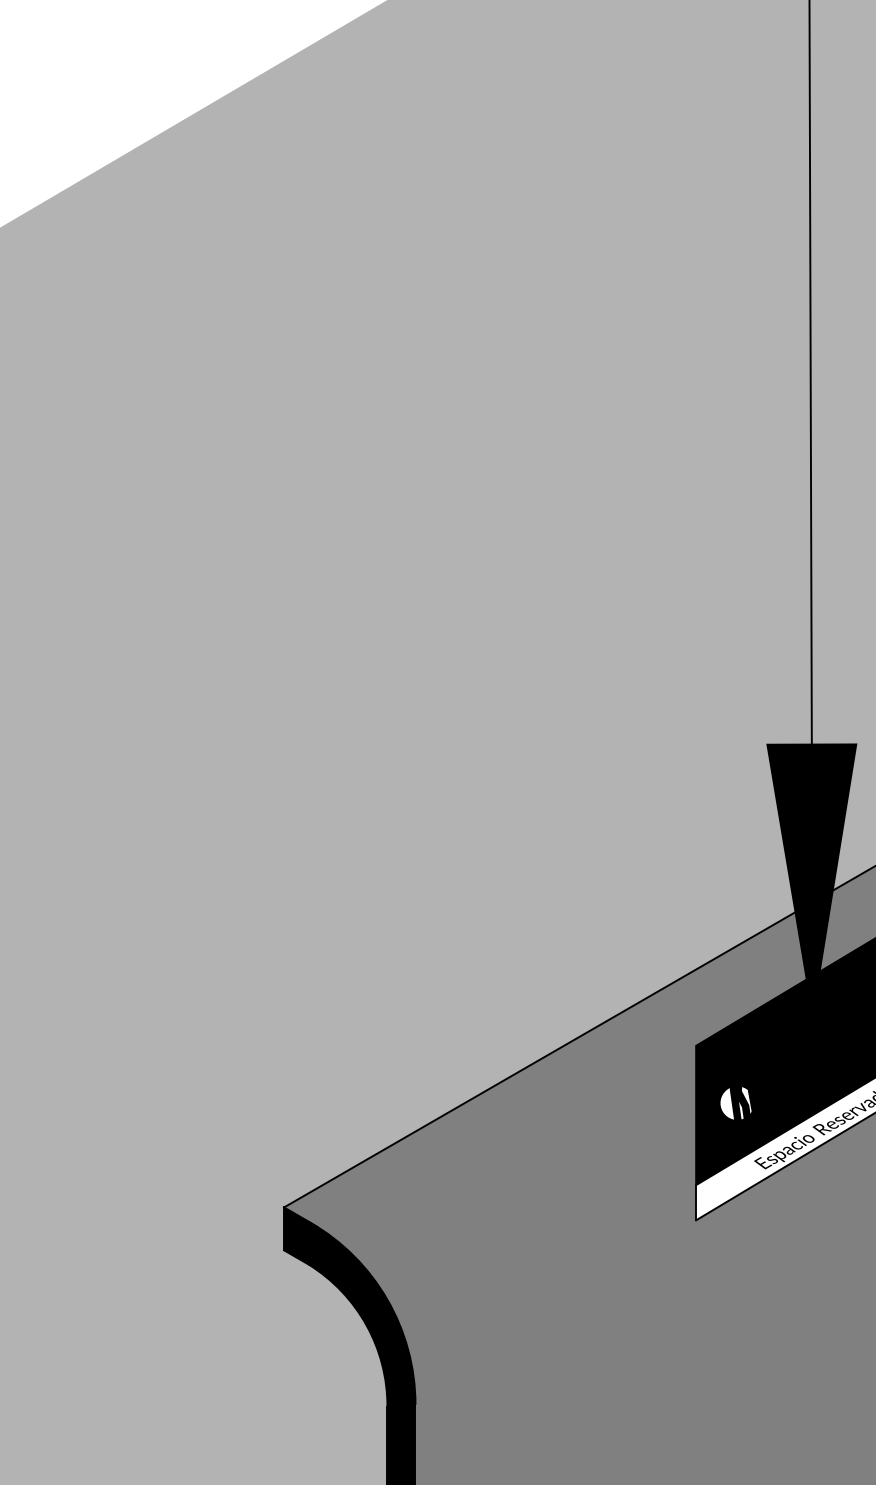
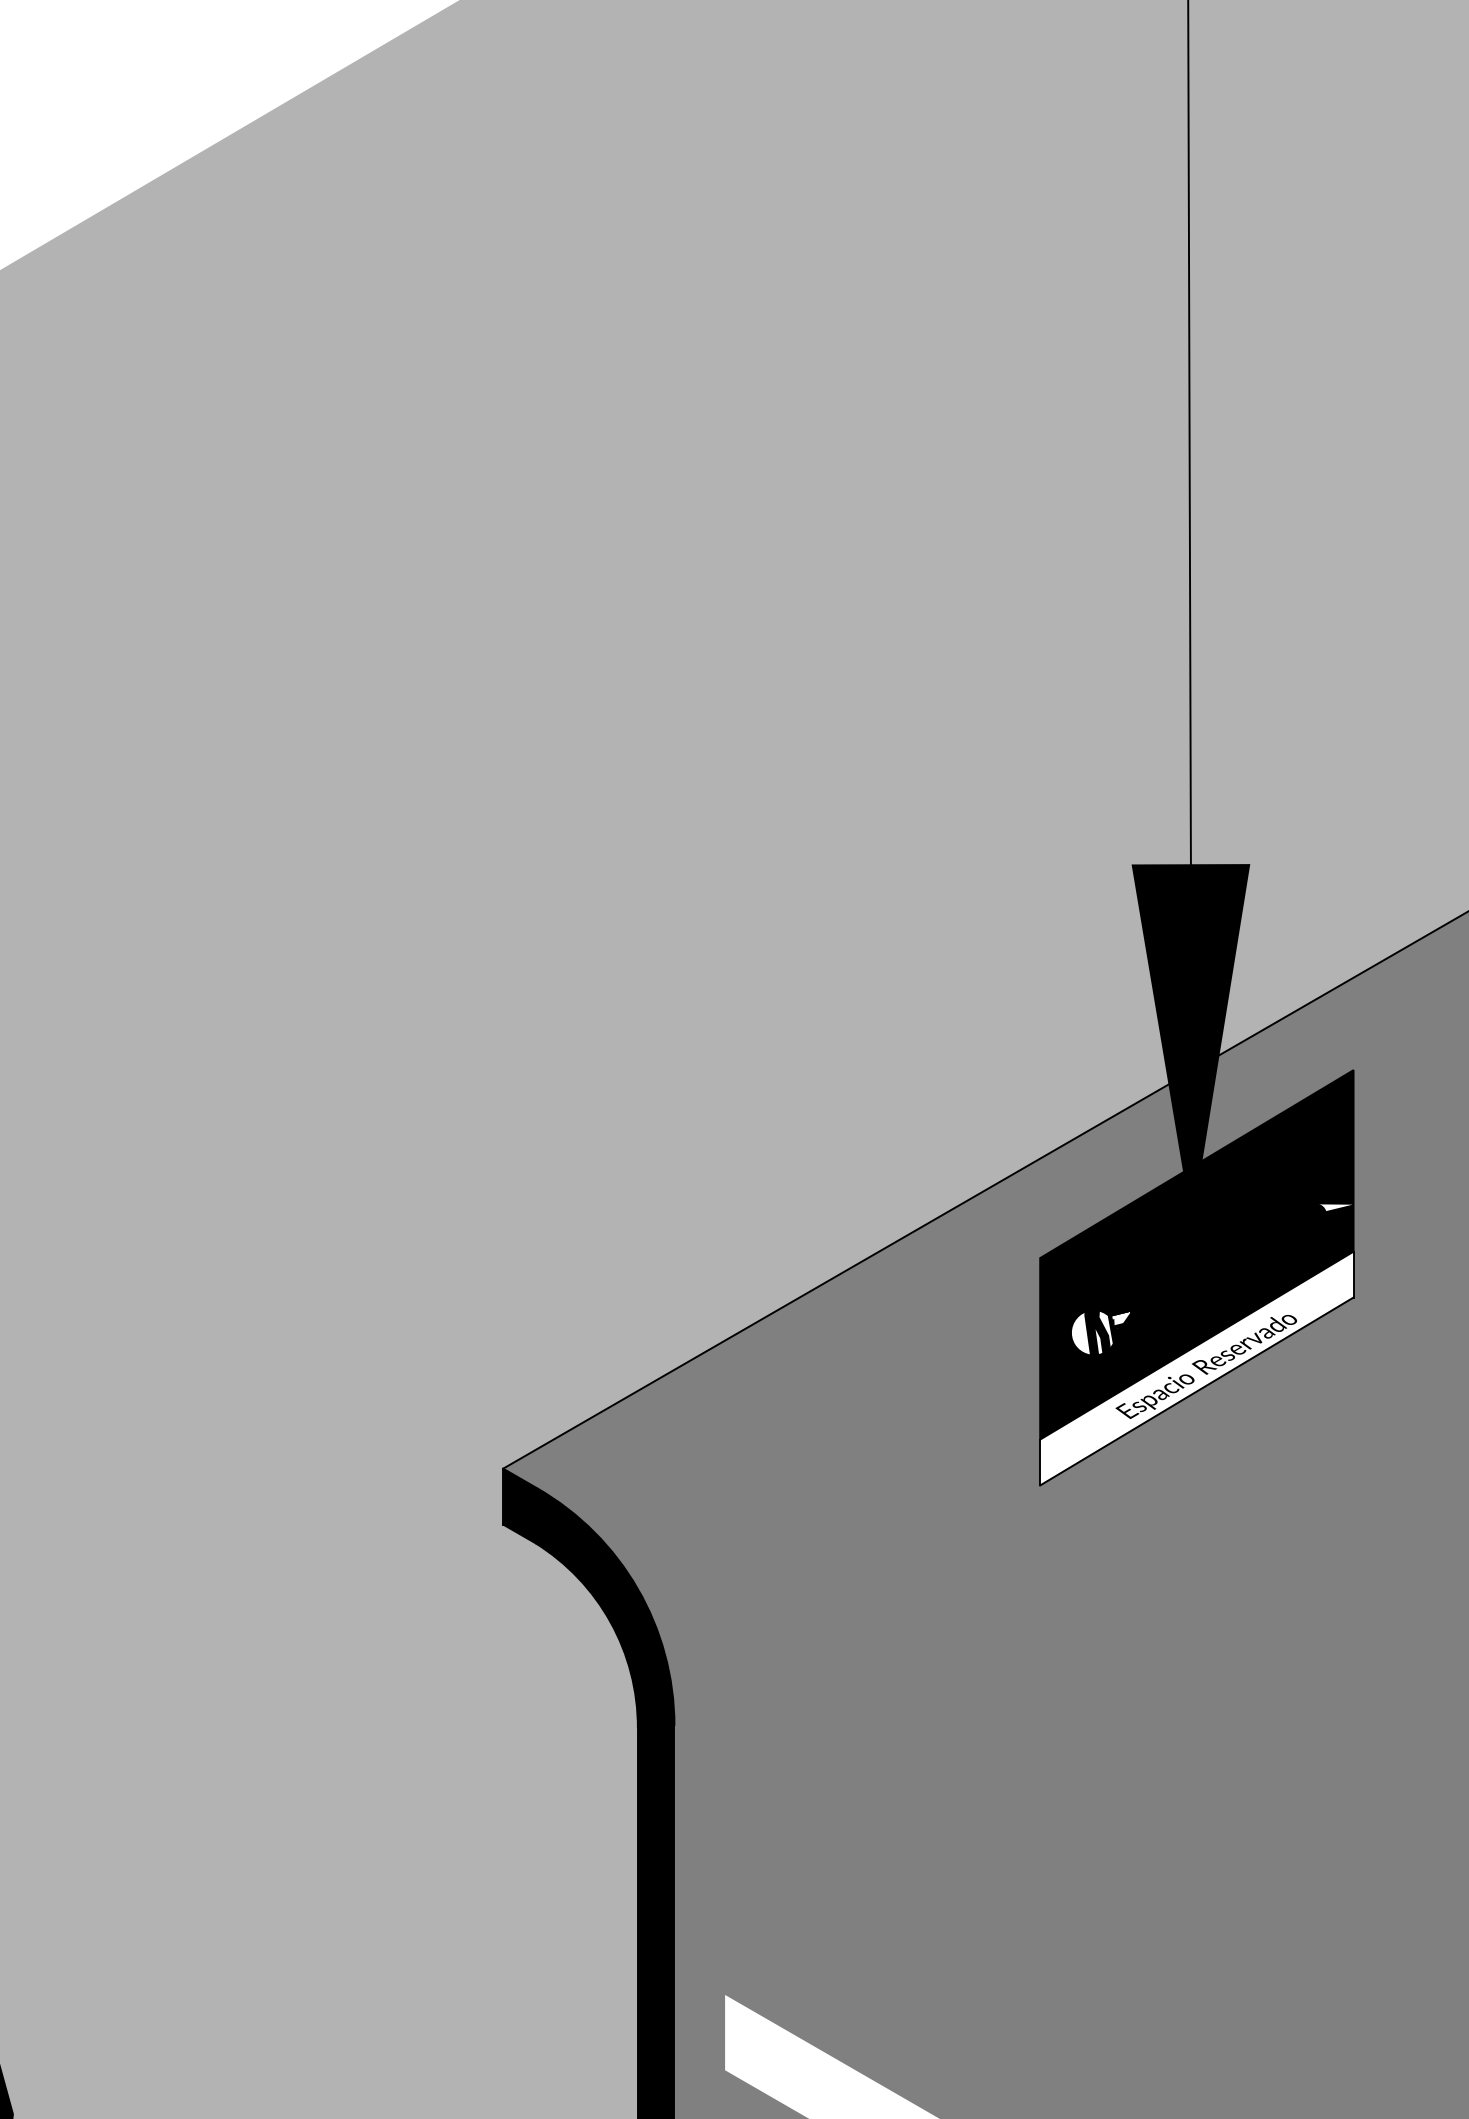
fill: (759, 1092) -> (1122, 1319), removed

